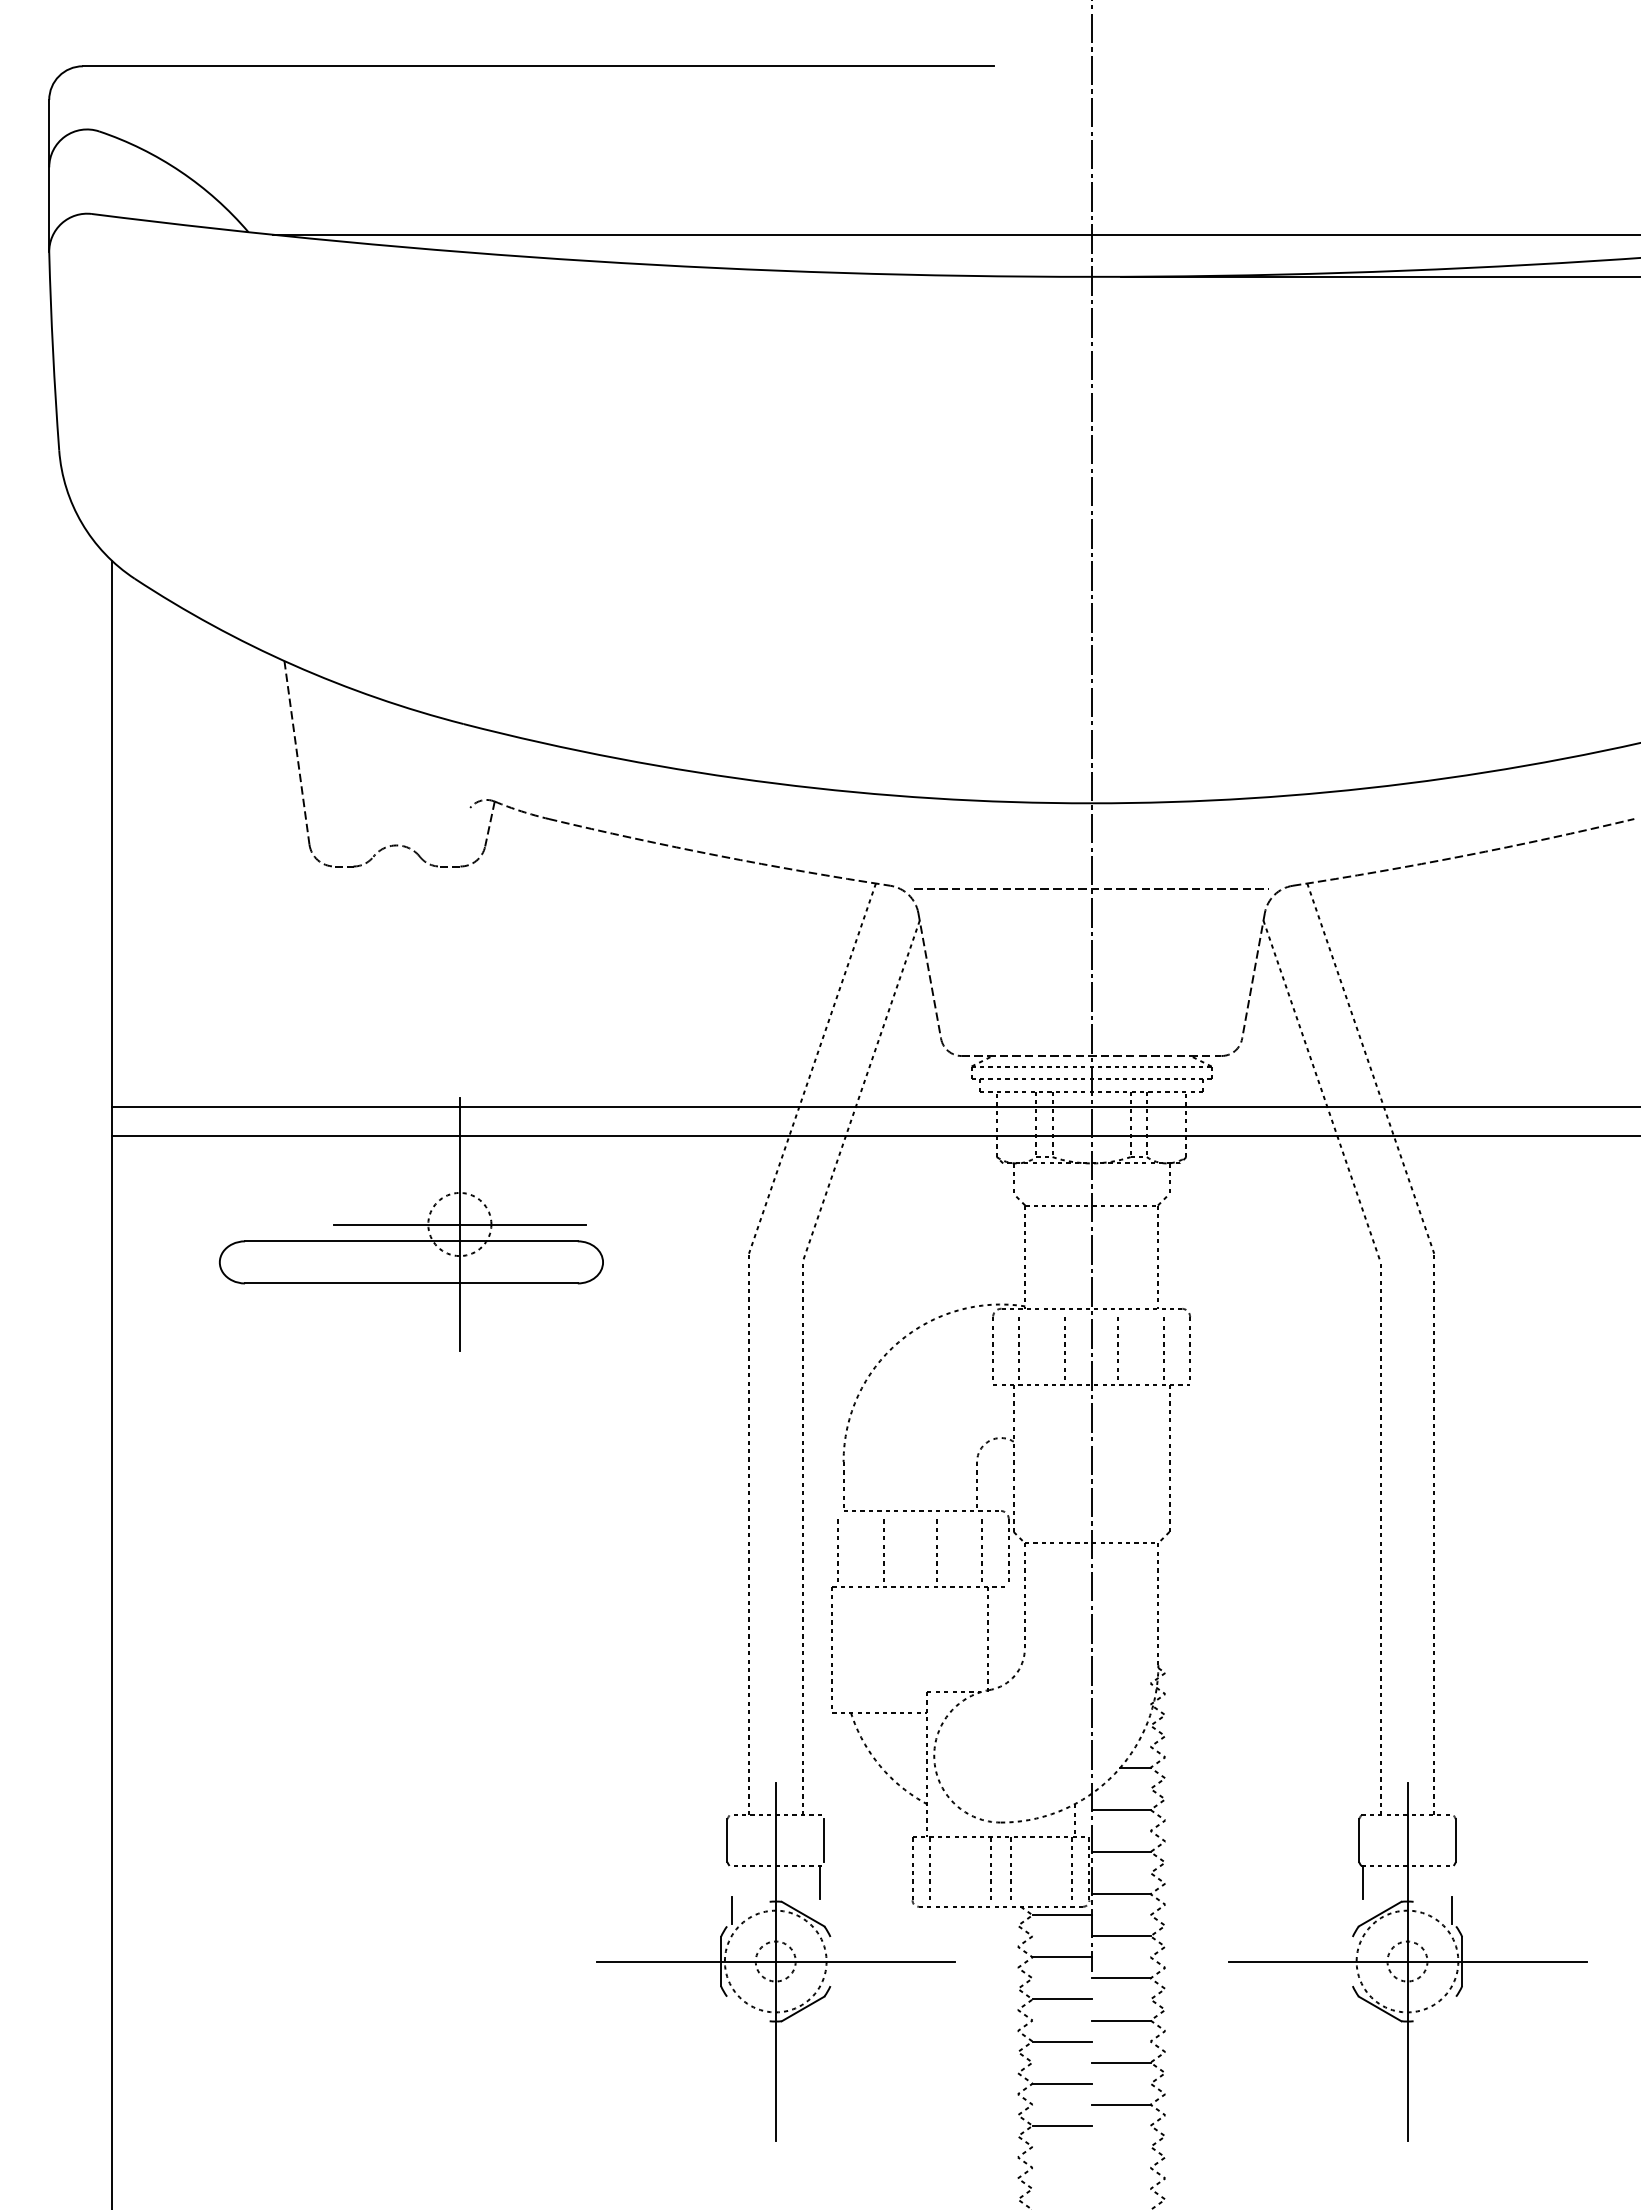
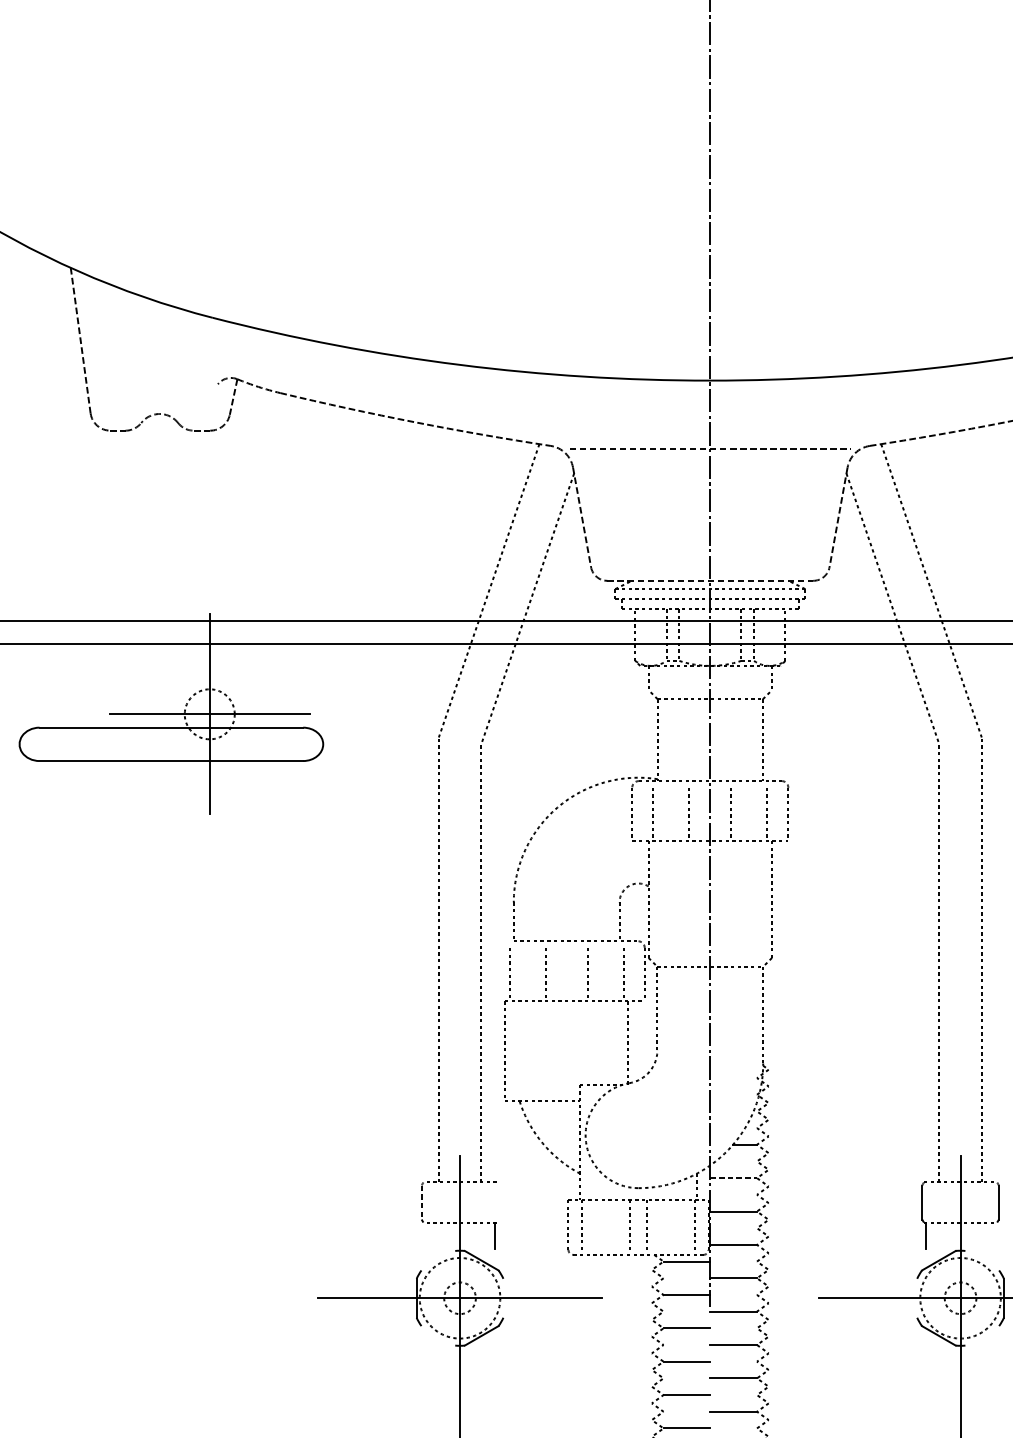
line: (1121, 1809) -> (733, 1177), solid -> dashed
line: (824, 1840) -> (498, 1202), removed
line: (727, 1841) -> (421, 1203), solid -> dashed
line: (731, 1909) -> (424, 1257), removed
line: (1451, 1909) -> (995, 1257), removed

